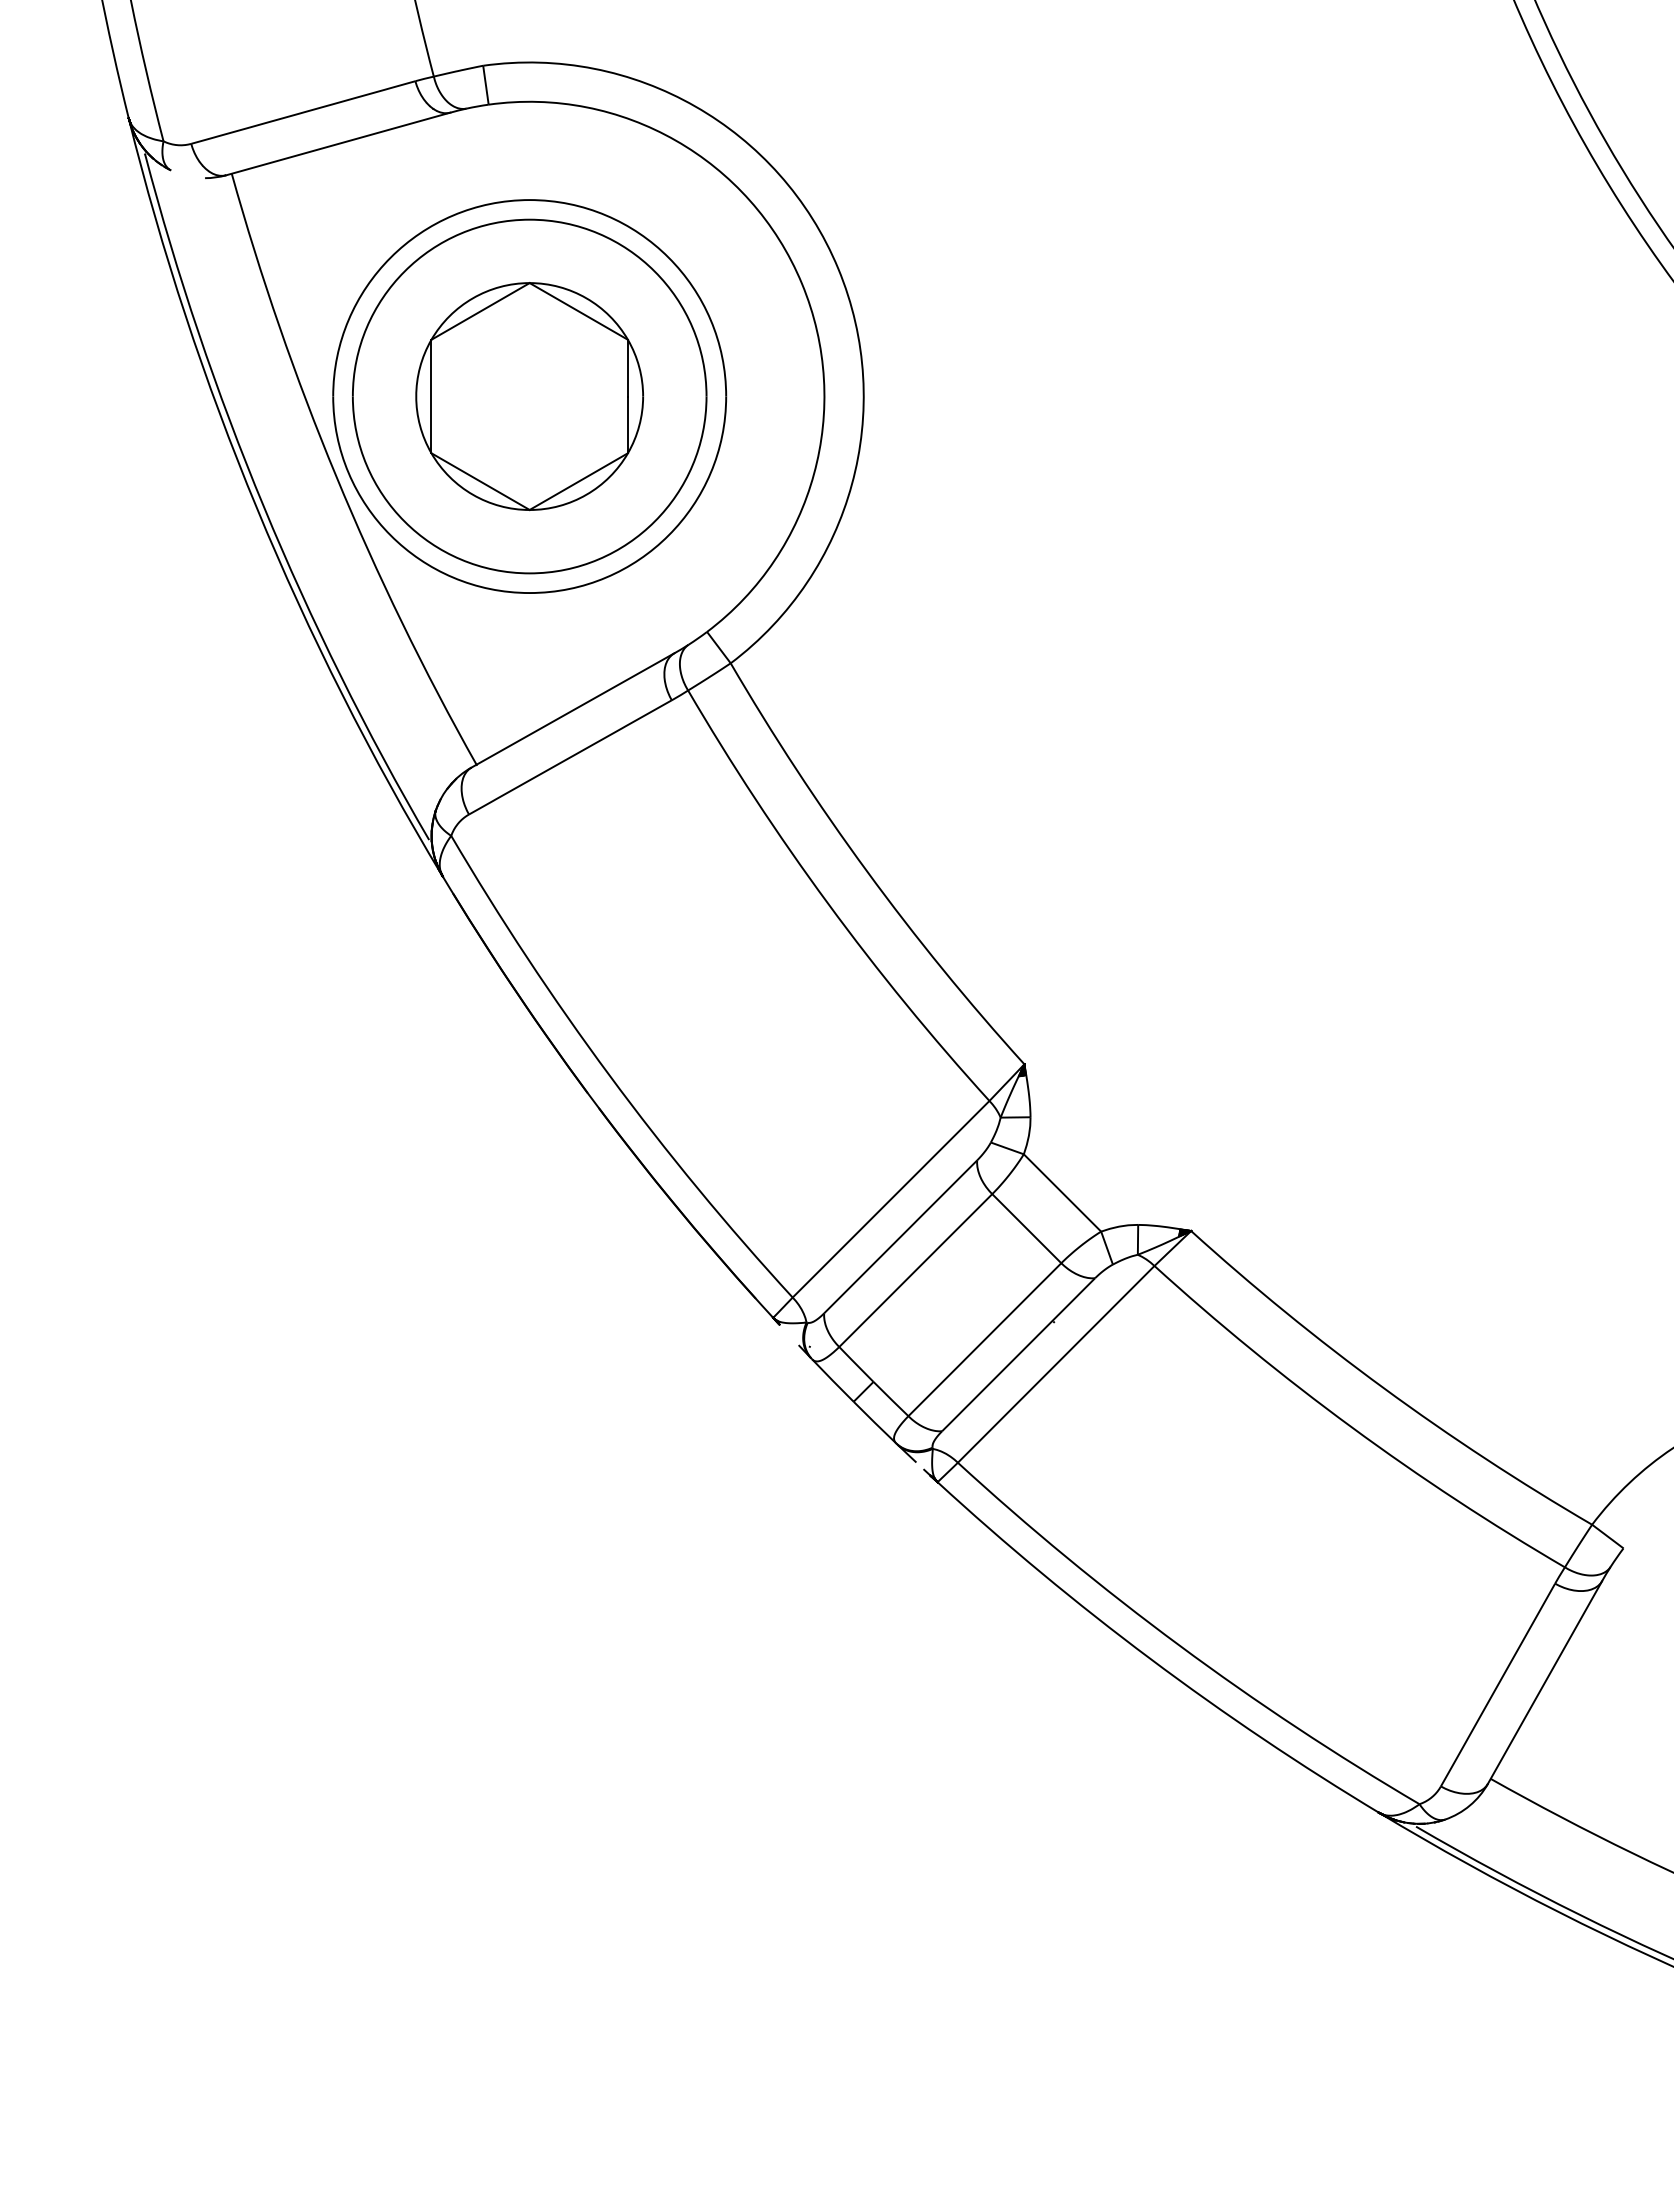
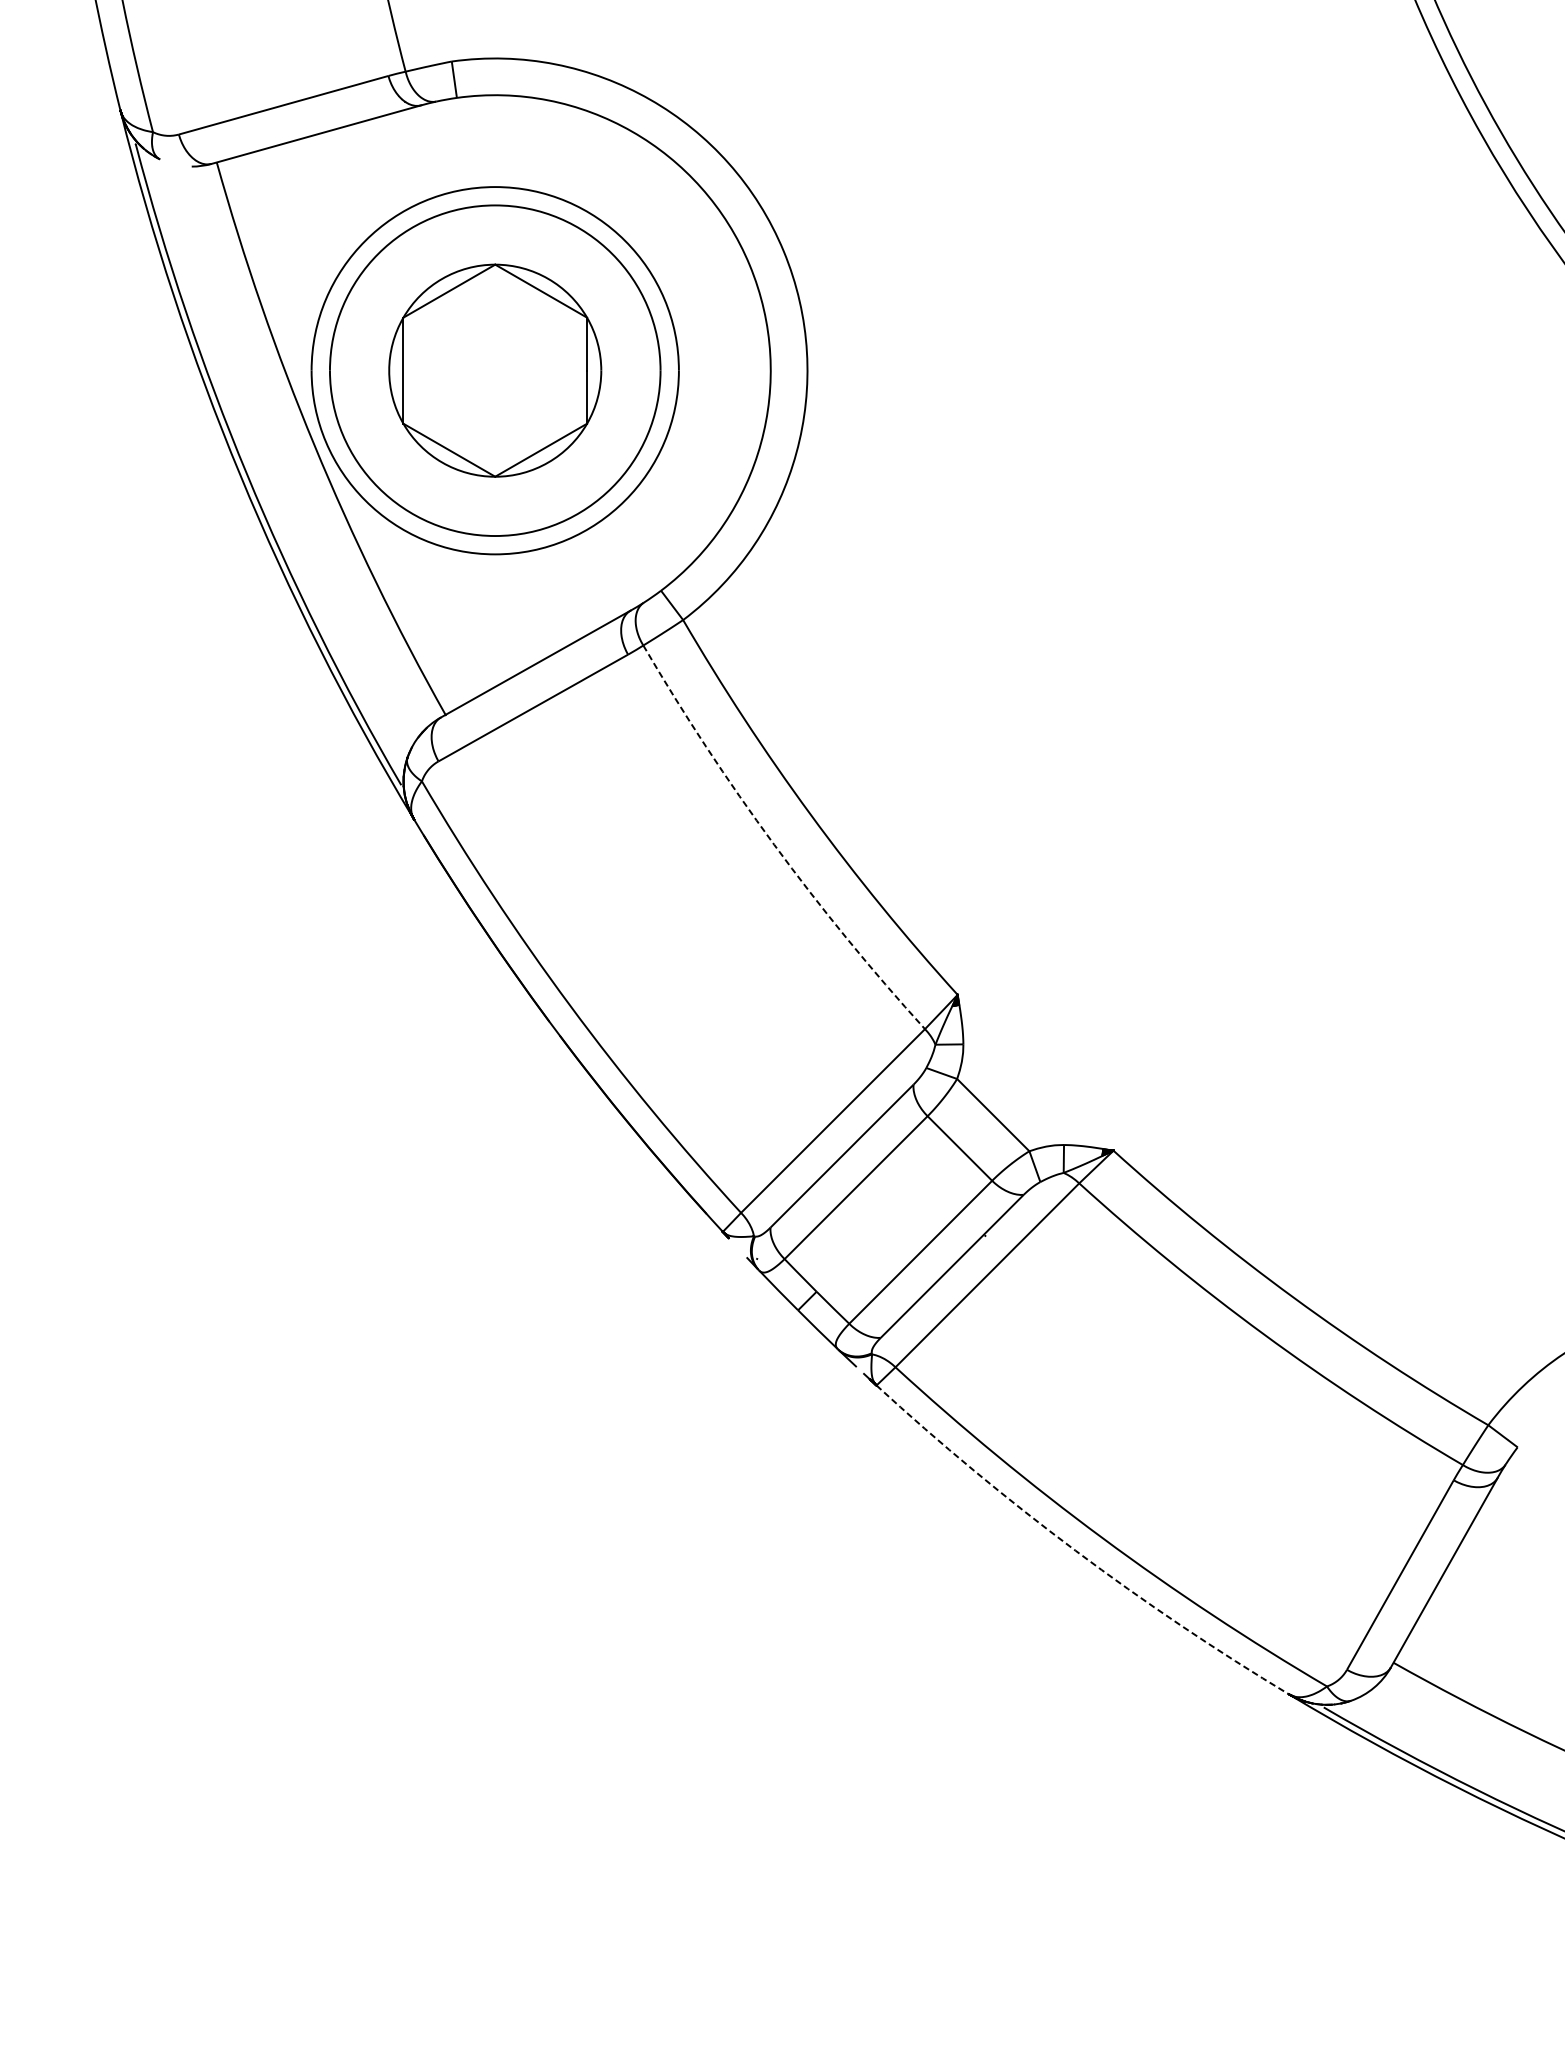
arc: (828, 903) -> (774, 844), solid -> dashed
arc: (1150, 1659) -> (1075, 1551), solid -> dashed

